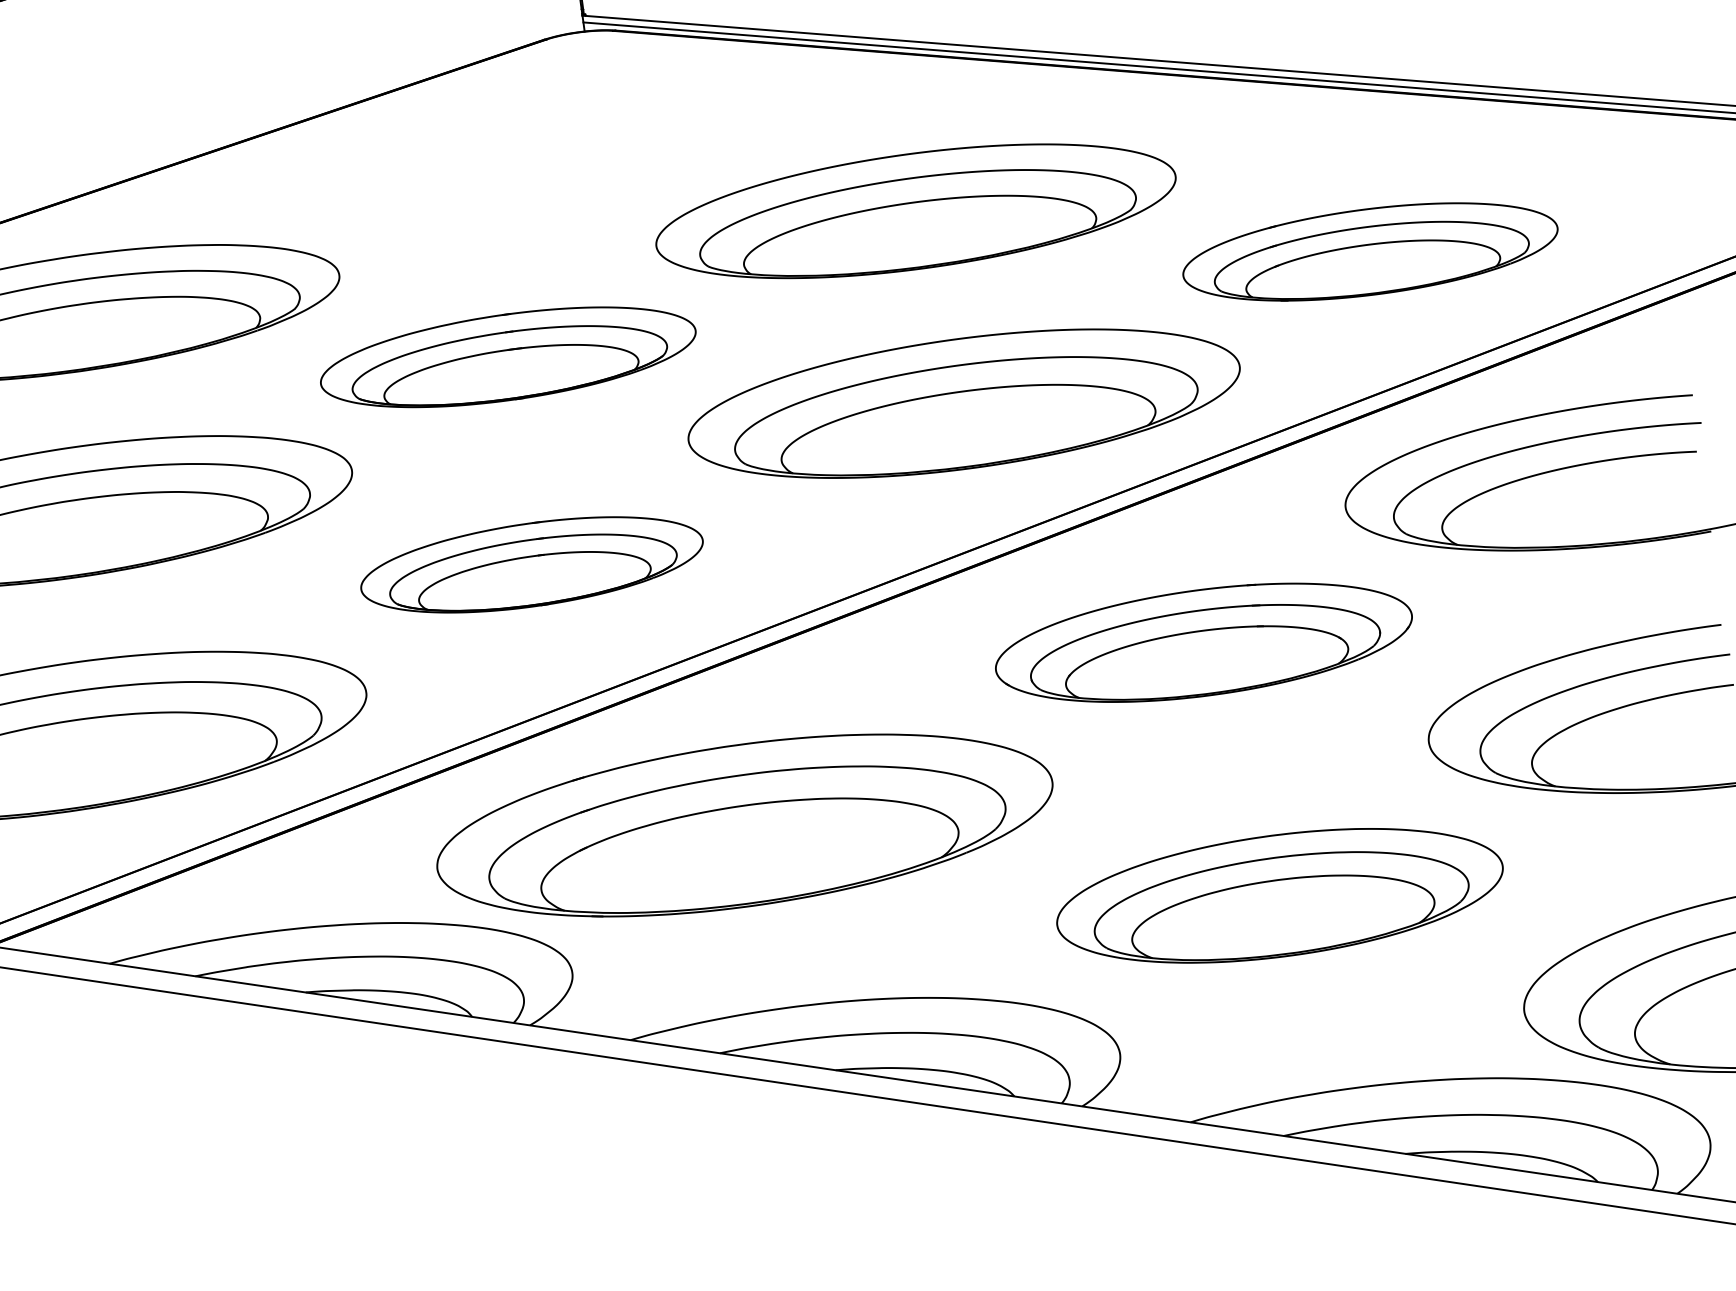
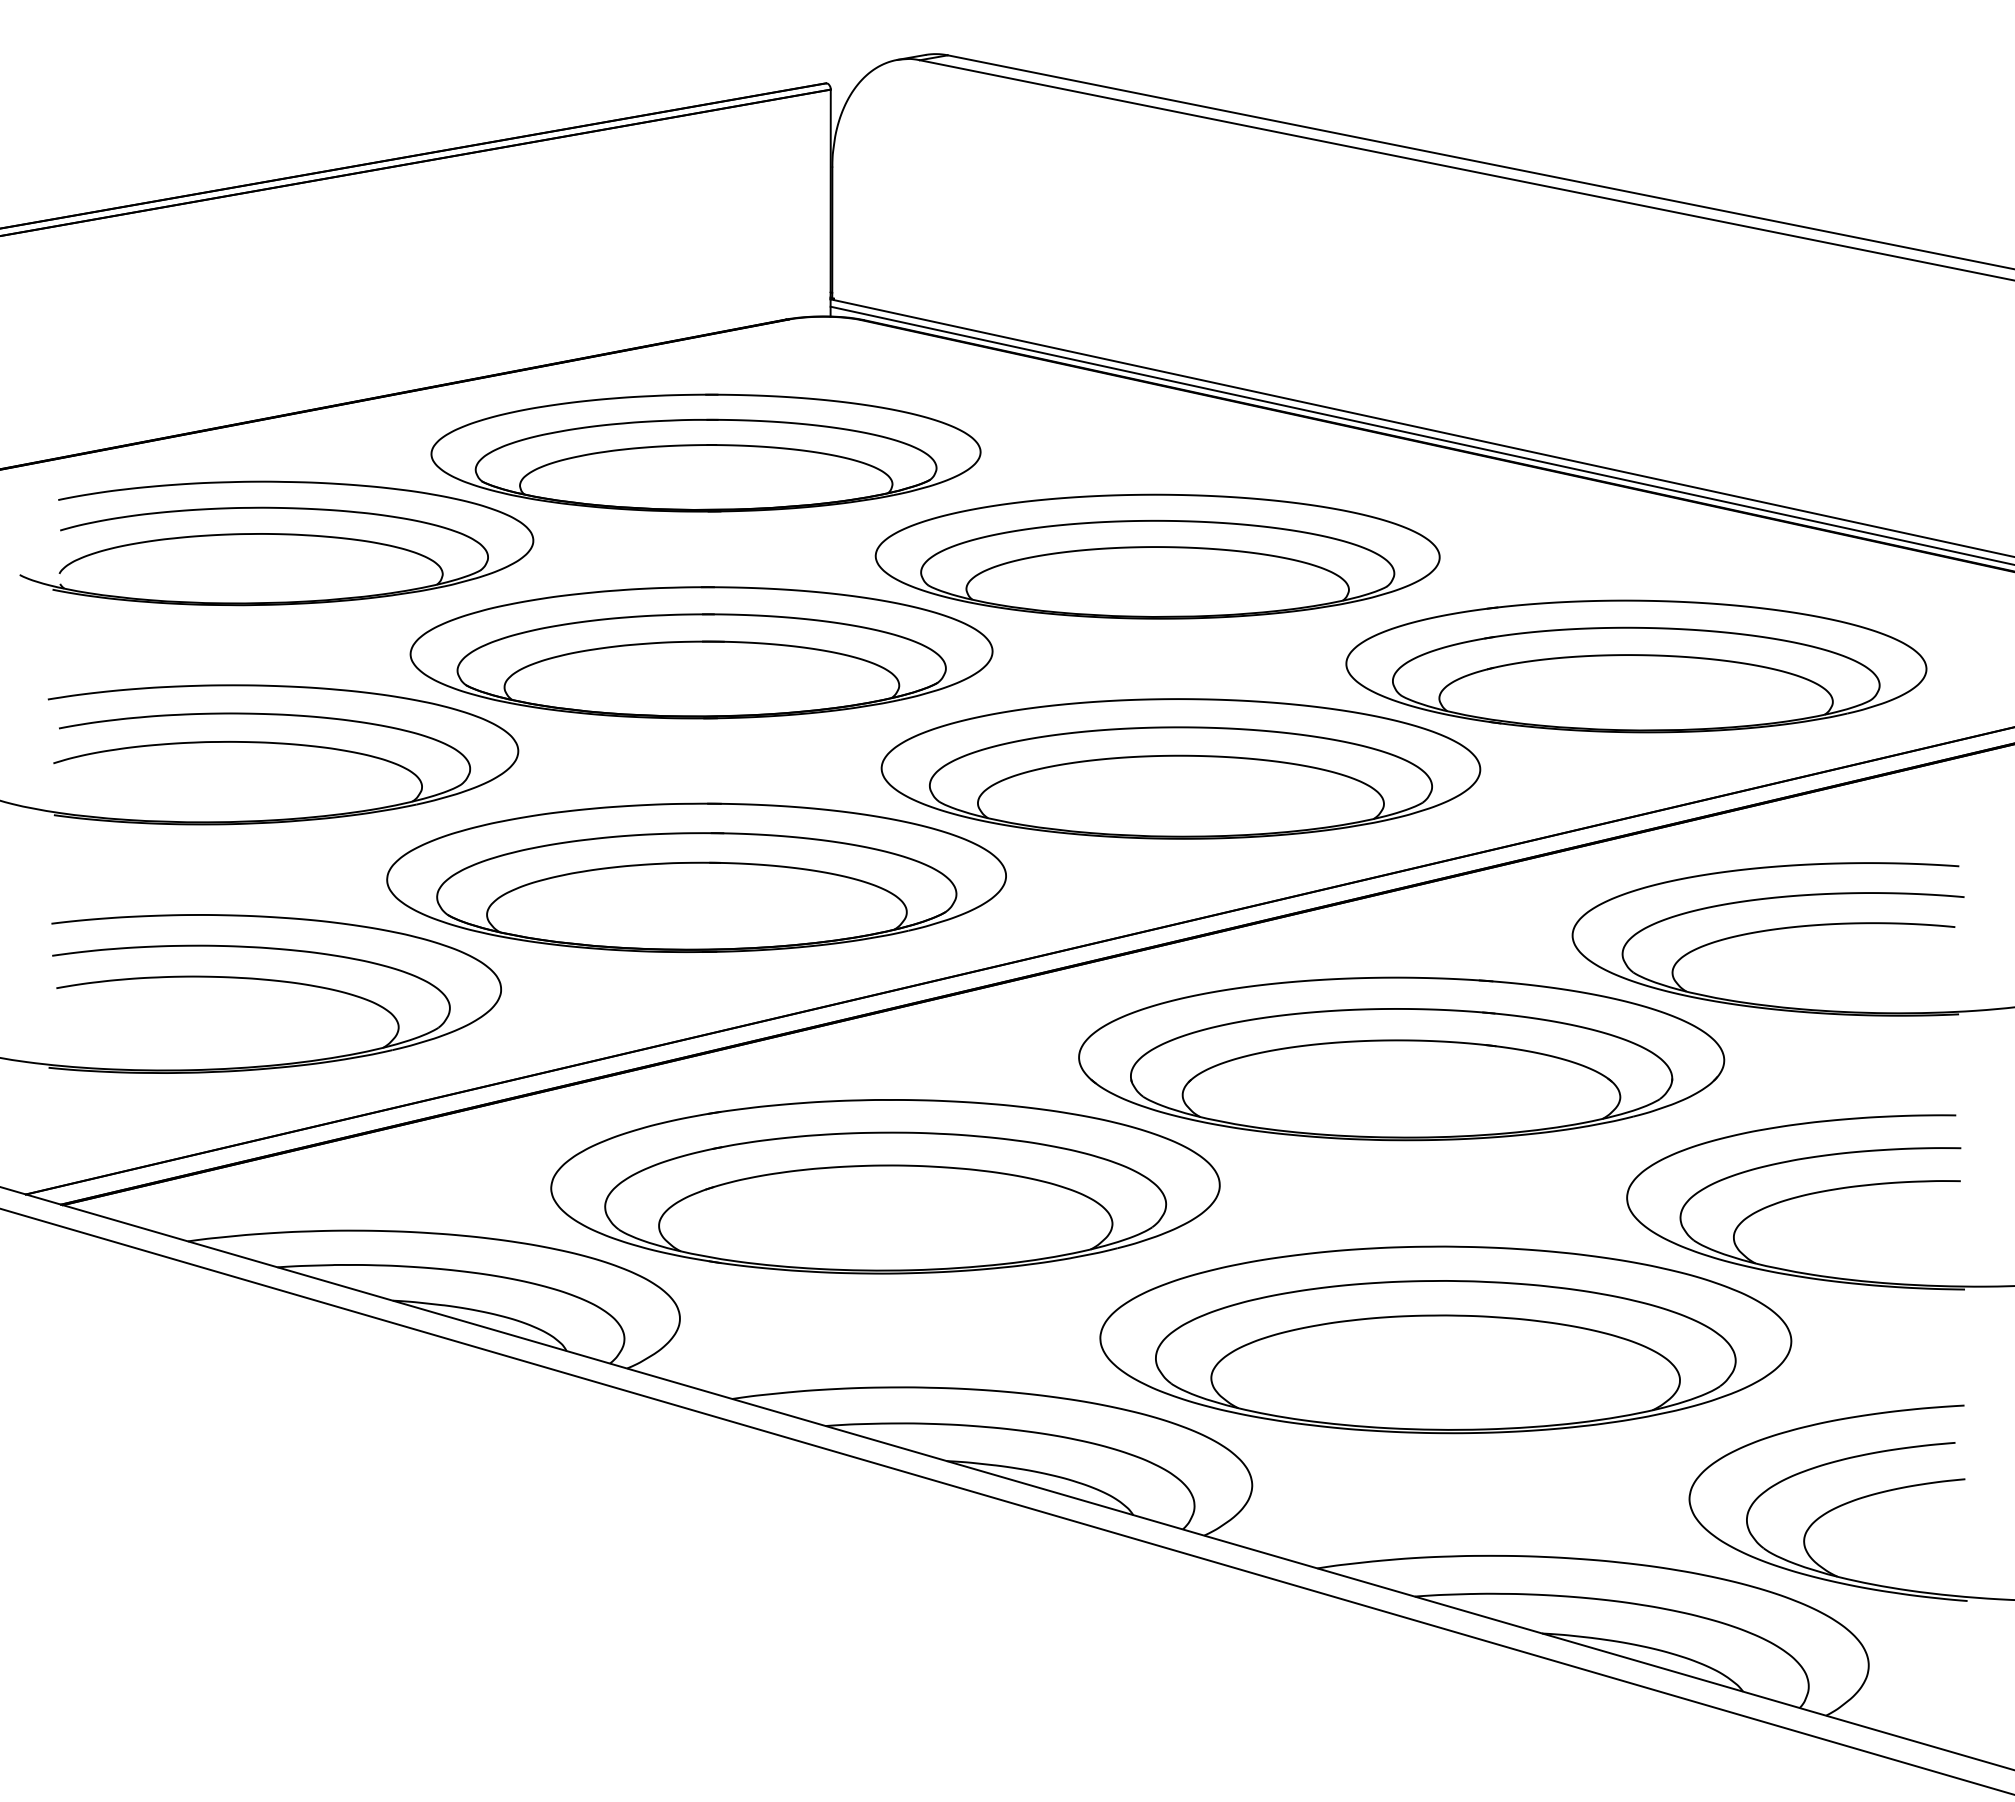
part: (486, 172) -> (705, 452), added
part: (1370, 251) -> (1636, 666), size x1.43
part: (508, 356) -> (701, 652), size x1.43
part: (531, 564) -> (696, 877), size x1.67
part: (1203, 642) -> (1401, 1058), size x1.43
part: (1279, 895) -> (1445, 1339), size x1.43

